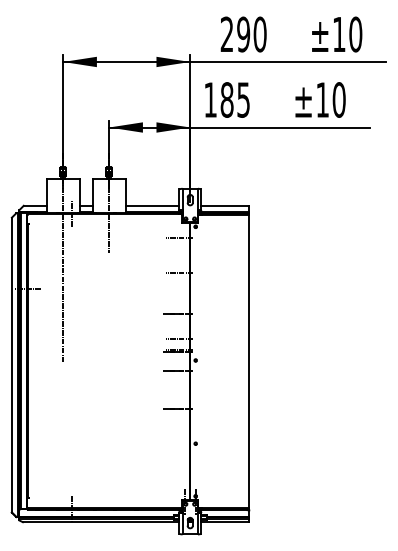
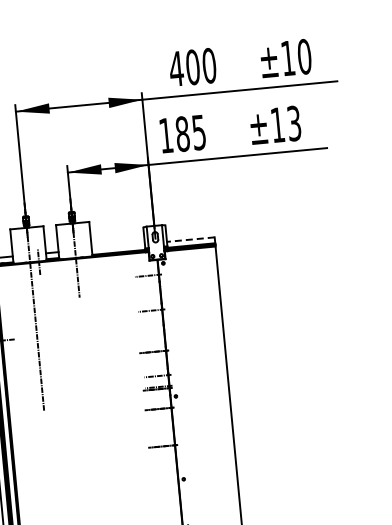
text: (235, 34) -> (184, 68), 290 -> 400
text: (338, 99) -> (293, 123), ±10 -> ±13
line: (152, 205) -> (118, 246), removed
line: (225, 205) -> (190, 239), solid -> dashed

